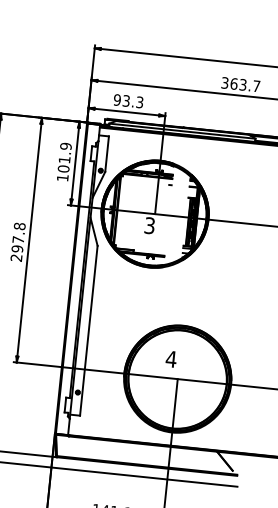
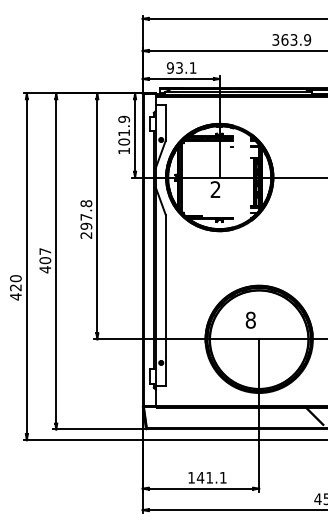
text: (256, 85) -> (307, 39), 363.7 -> 363.9
text: (139, 101) -> (192, 67), 93.3 -> 93.1
text: (149, 225) -> (215, 189), 3 -> 2
text: (171, 358) -> (250, 319), 4 -> 8

